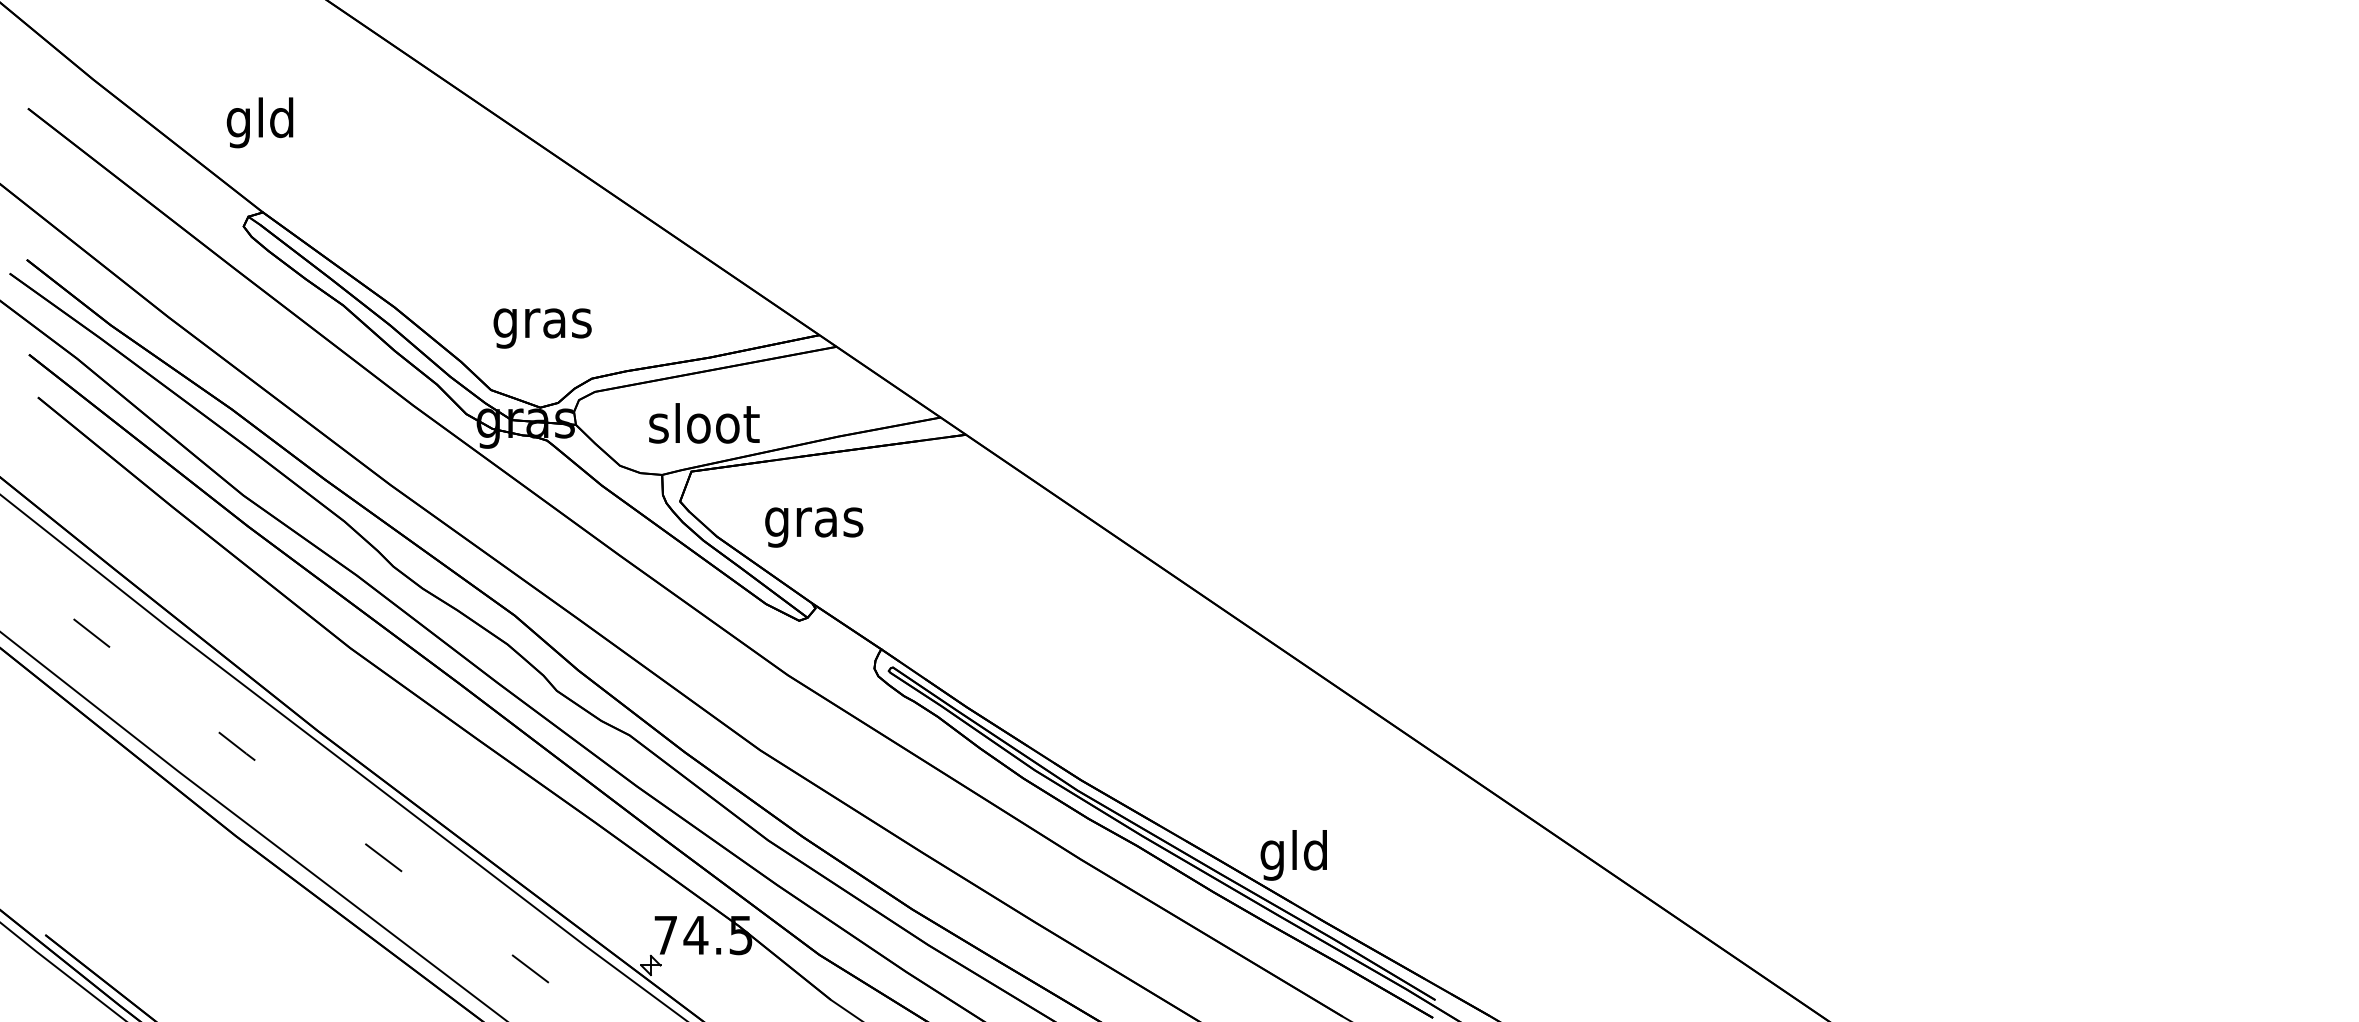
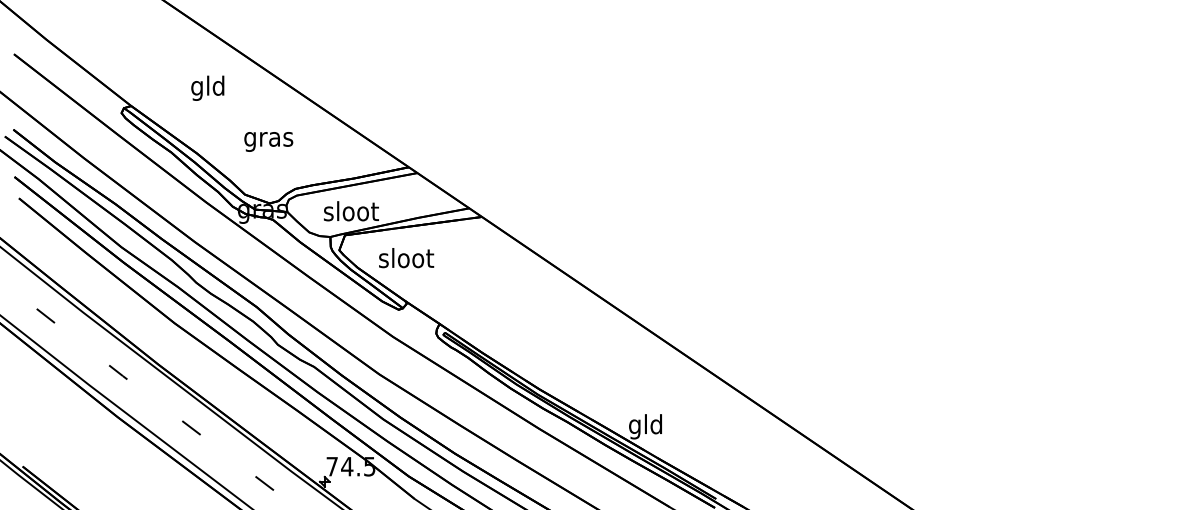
text: (259, 121) -> (207, 87), moved
text: (542, 327) -> (268, 141), moved
text: (814, 522) -> (406, 260), gras -> sloot

